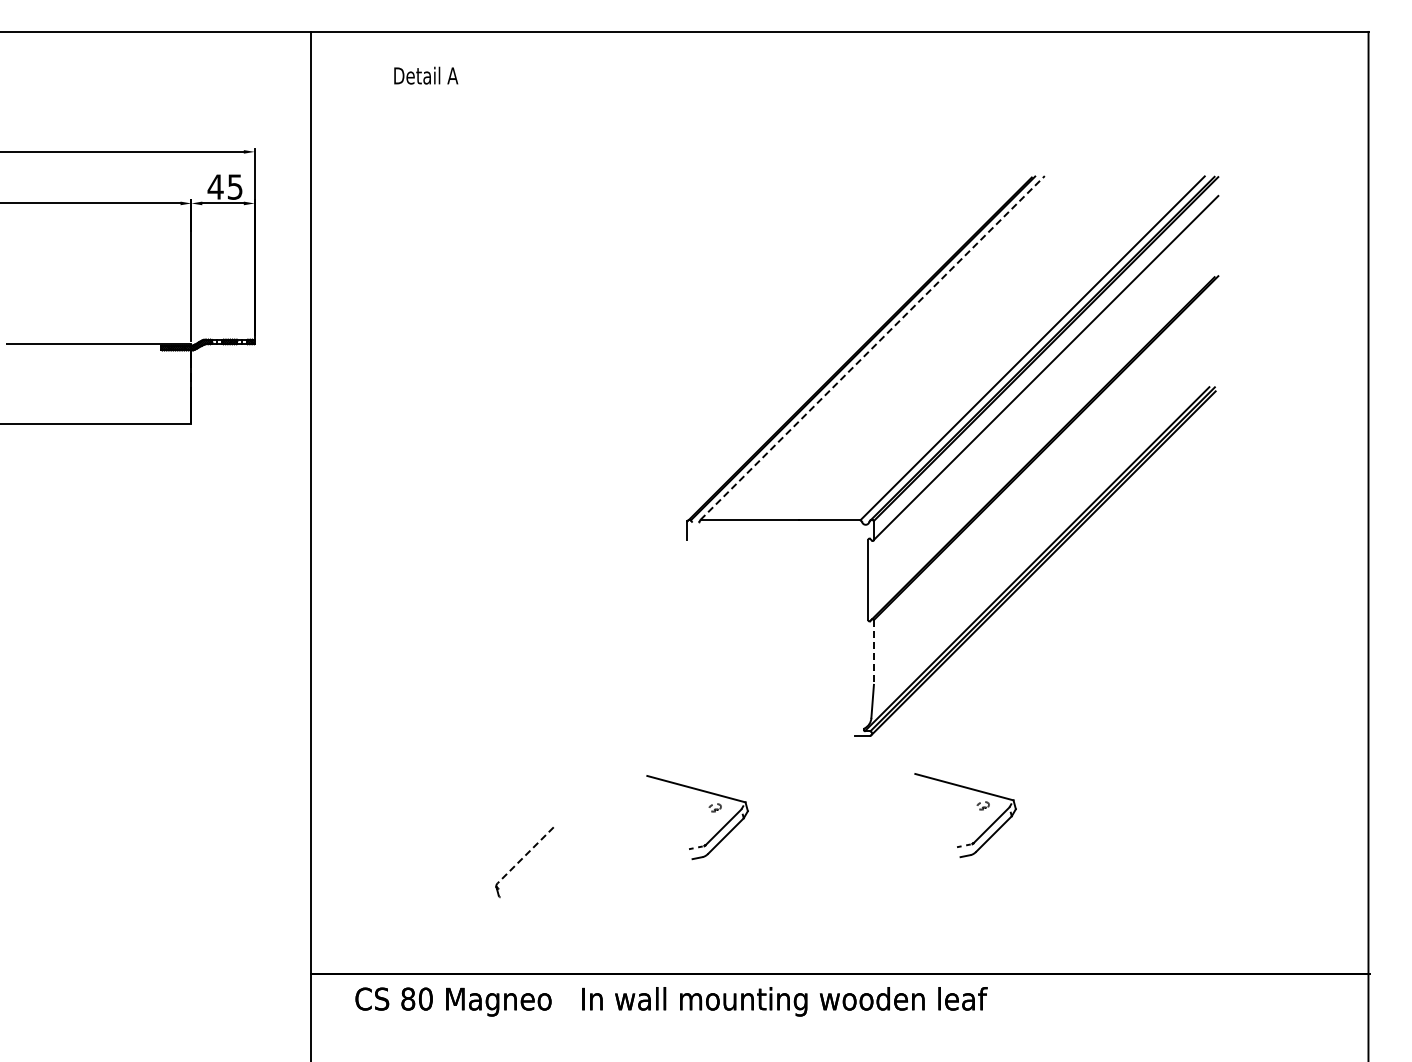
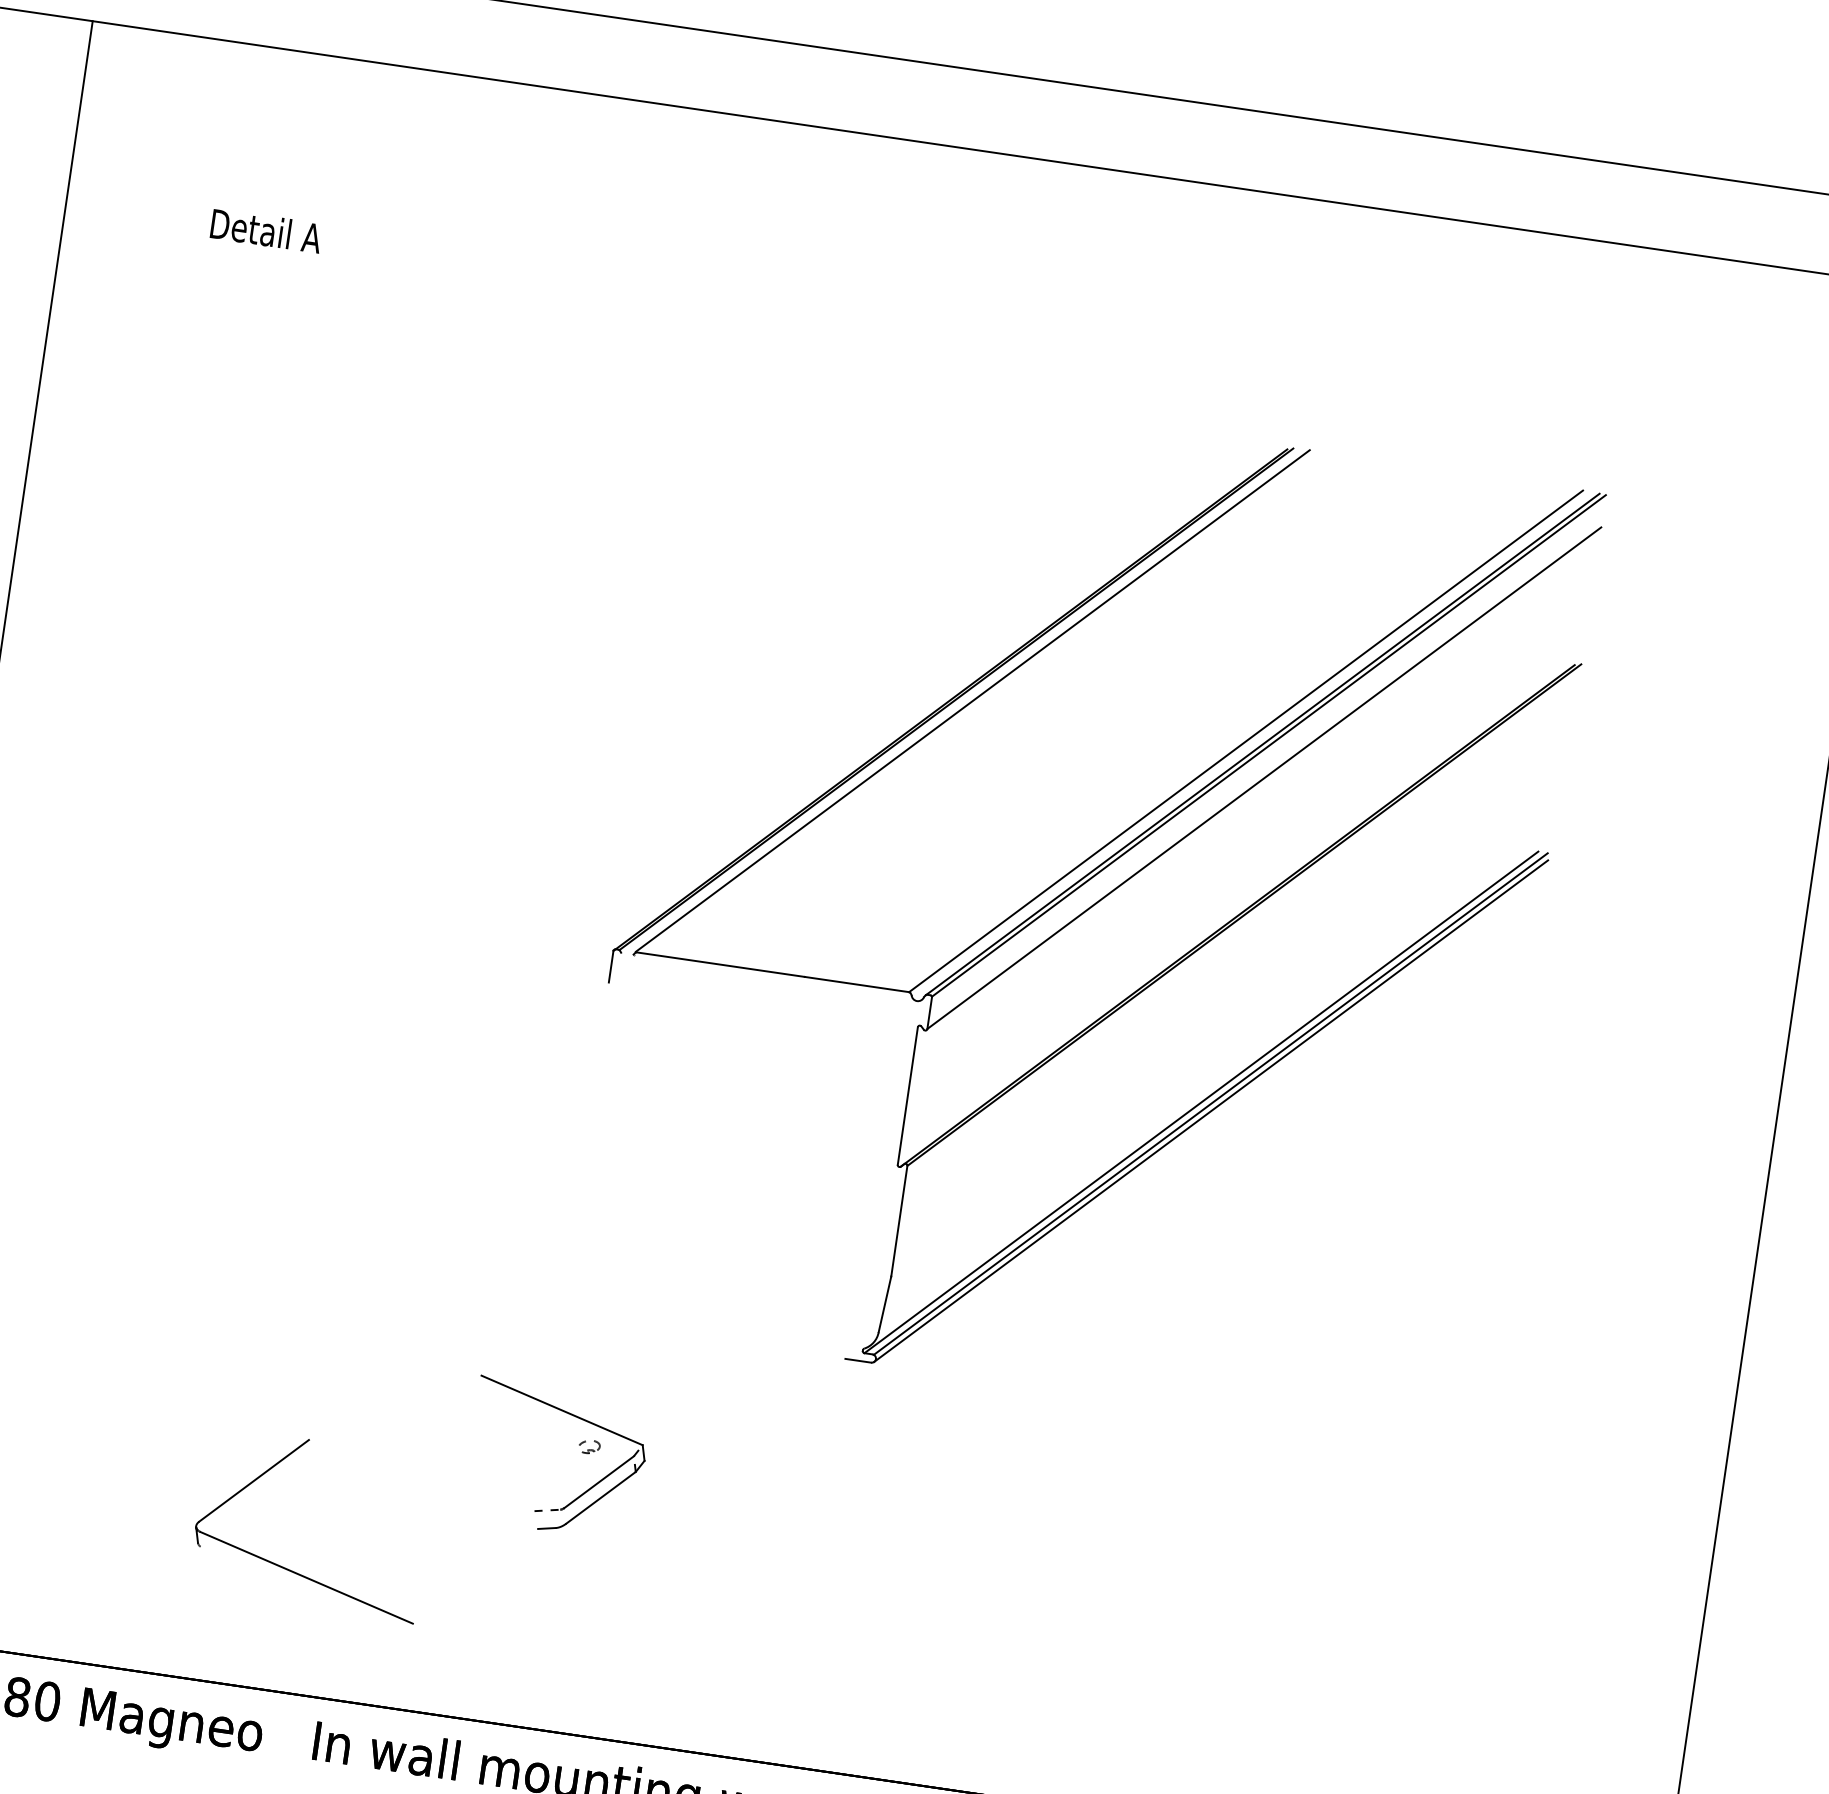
text: (426, 75) -> (266, 230), moved
line: (872, 347) -> (972, 700), dashed -> solid
line: (873, 652) -> (898, 1221), dashed -> solid
part: (976, 805) -> (1036, 1508), removed
line: (525, 855) -> (253, 1481), dashed -> solid
line: (563, 906) -> (305, 1577), added

